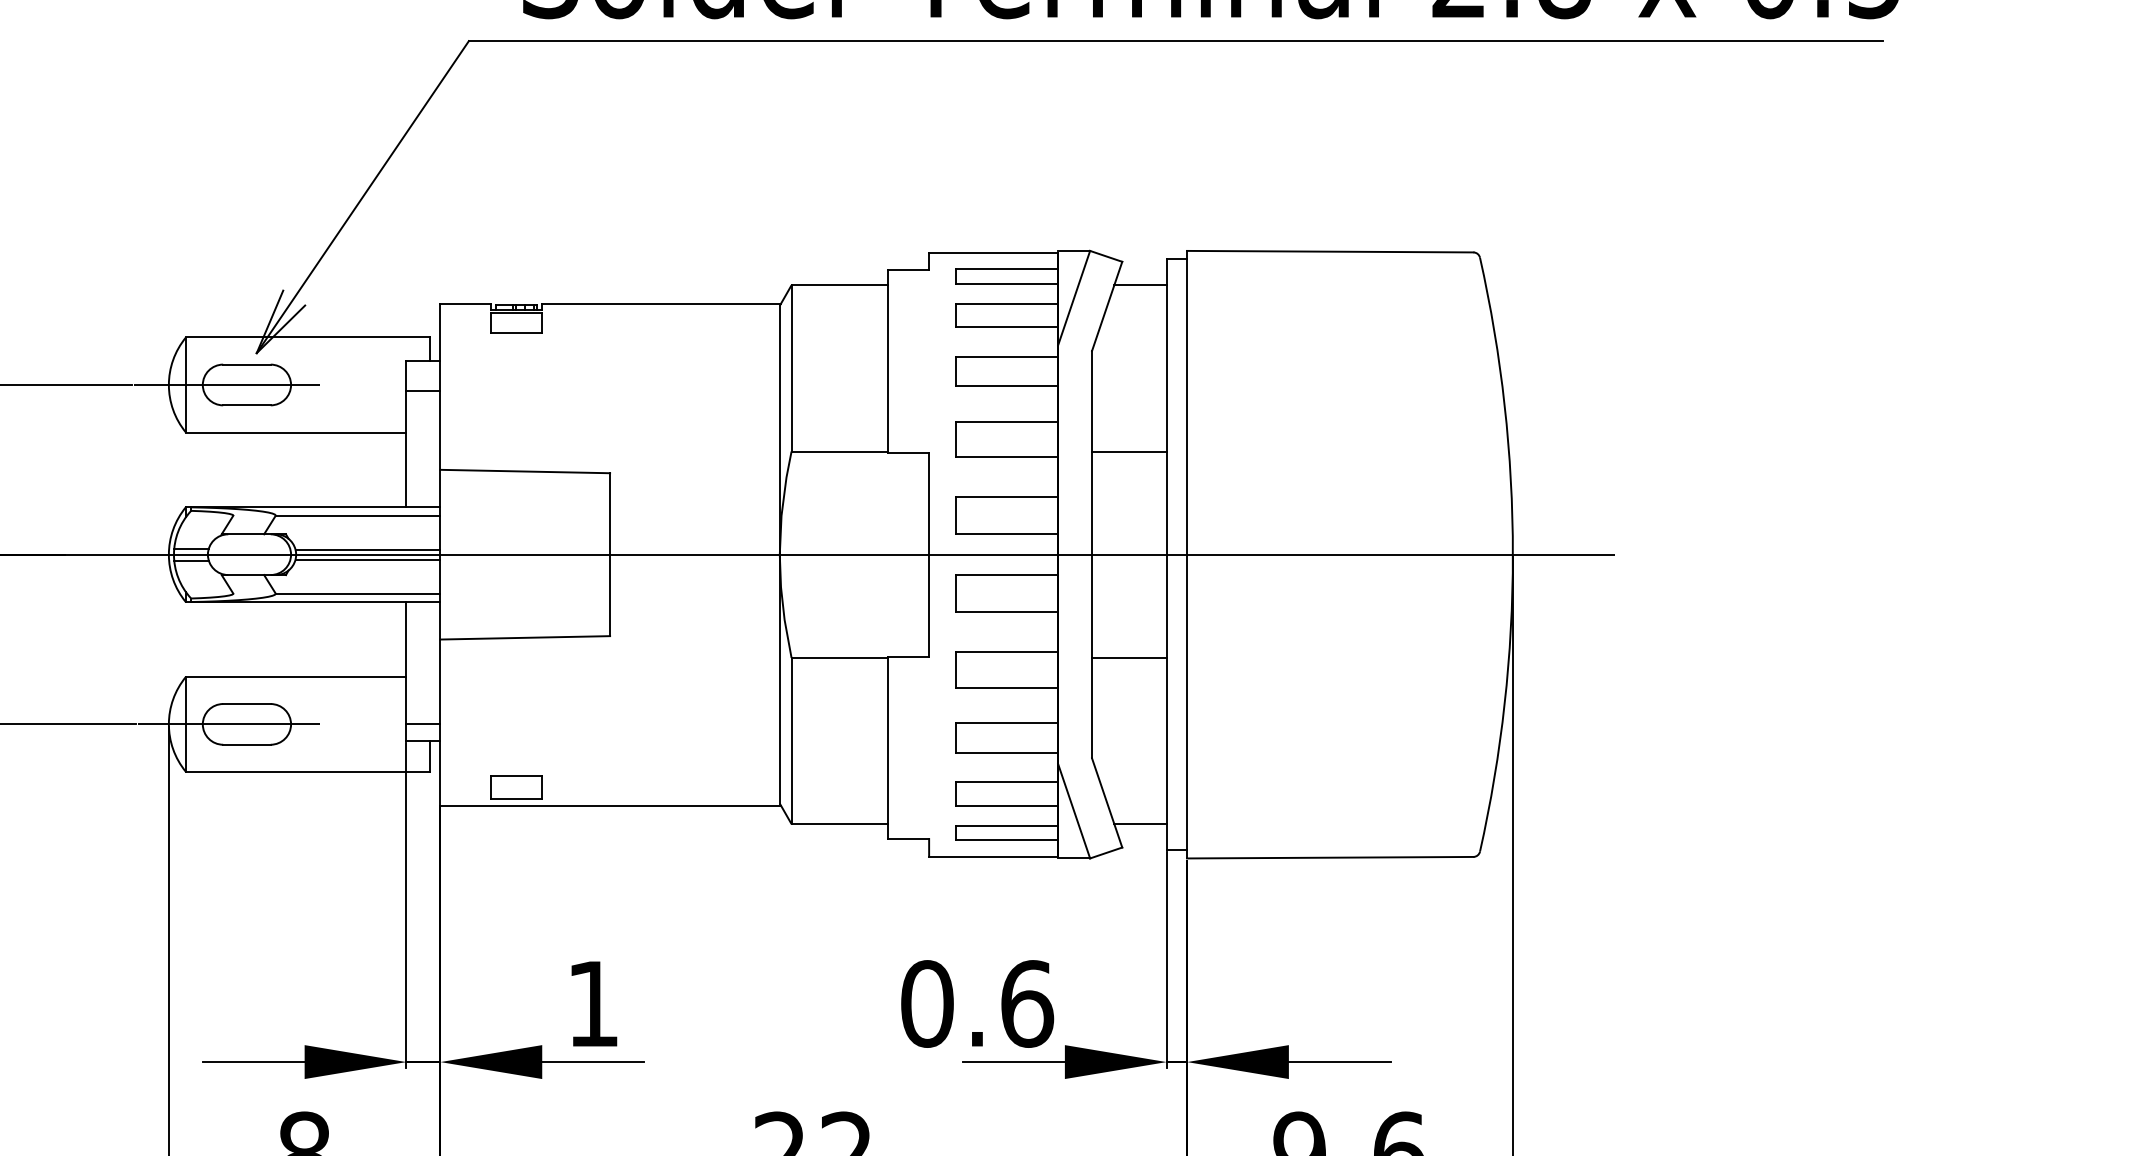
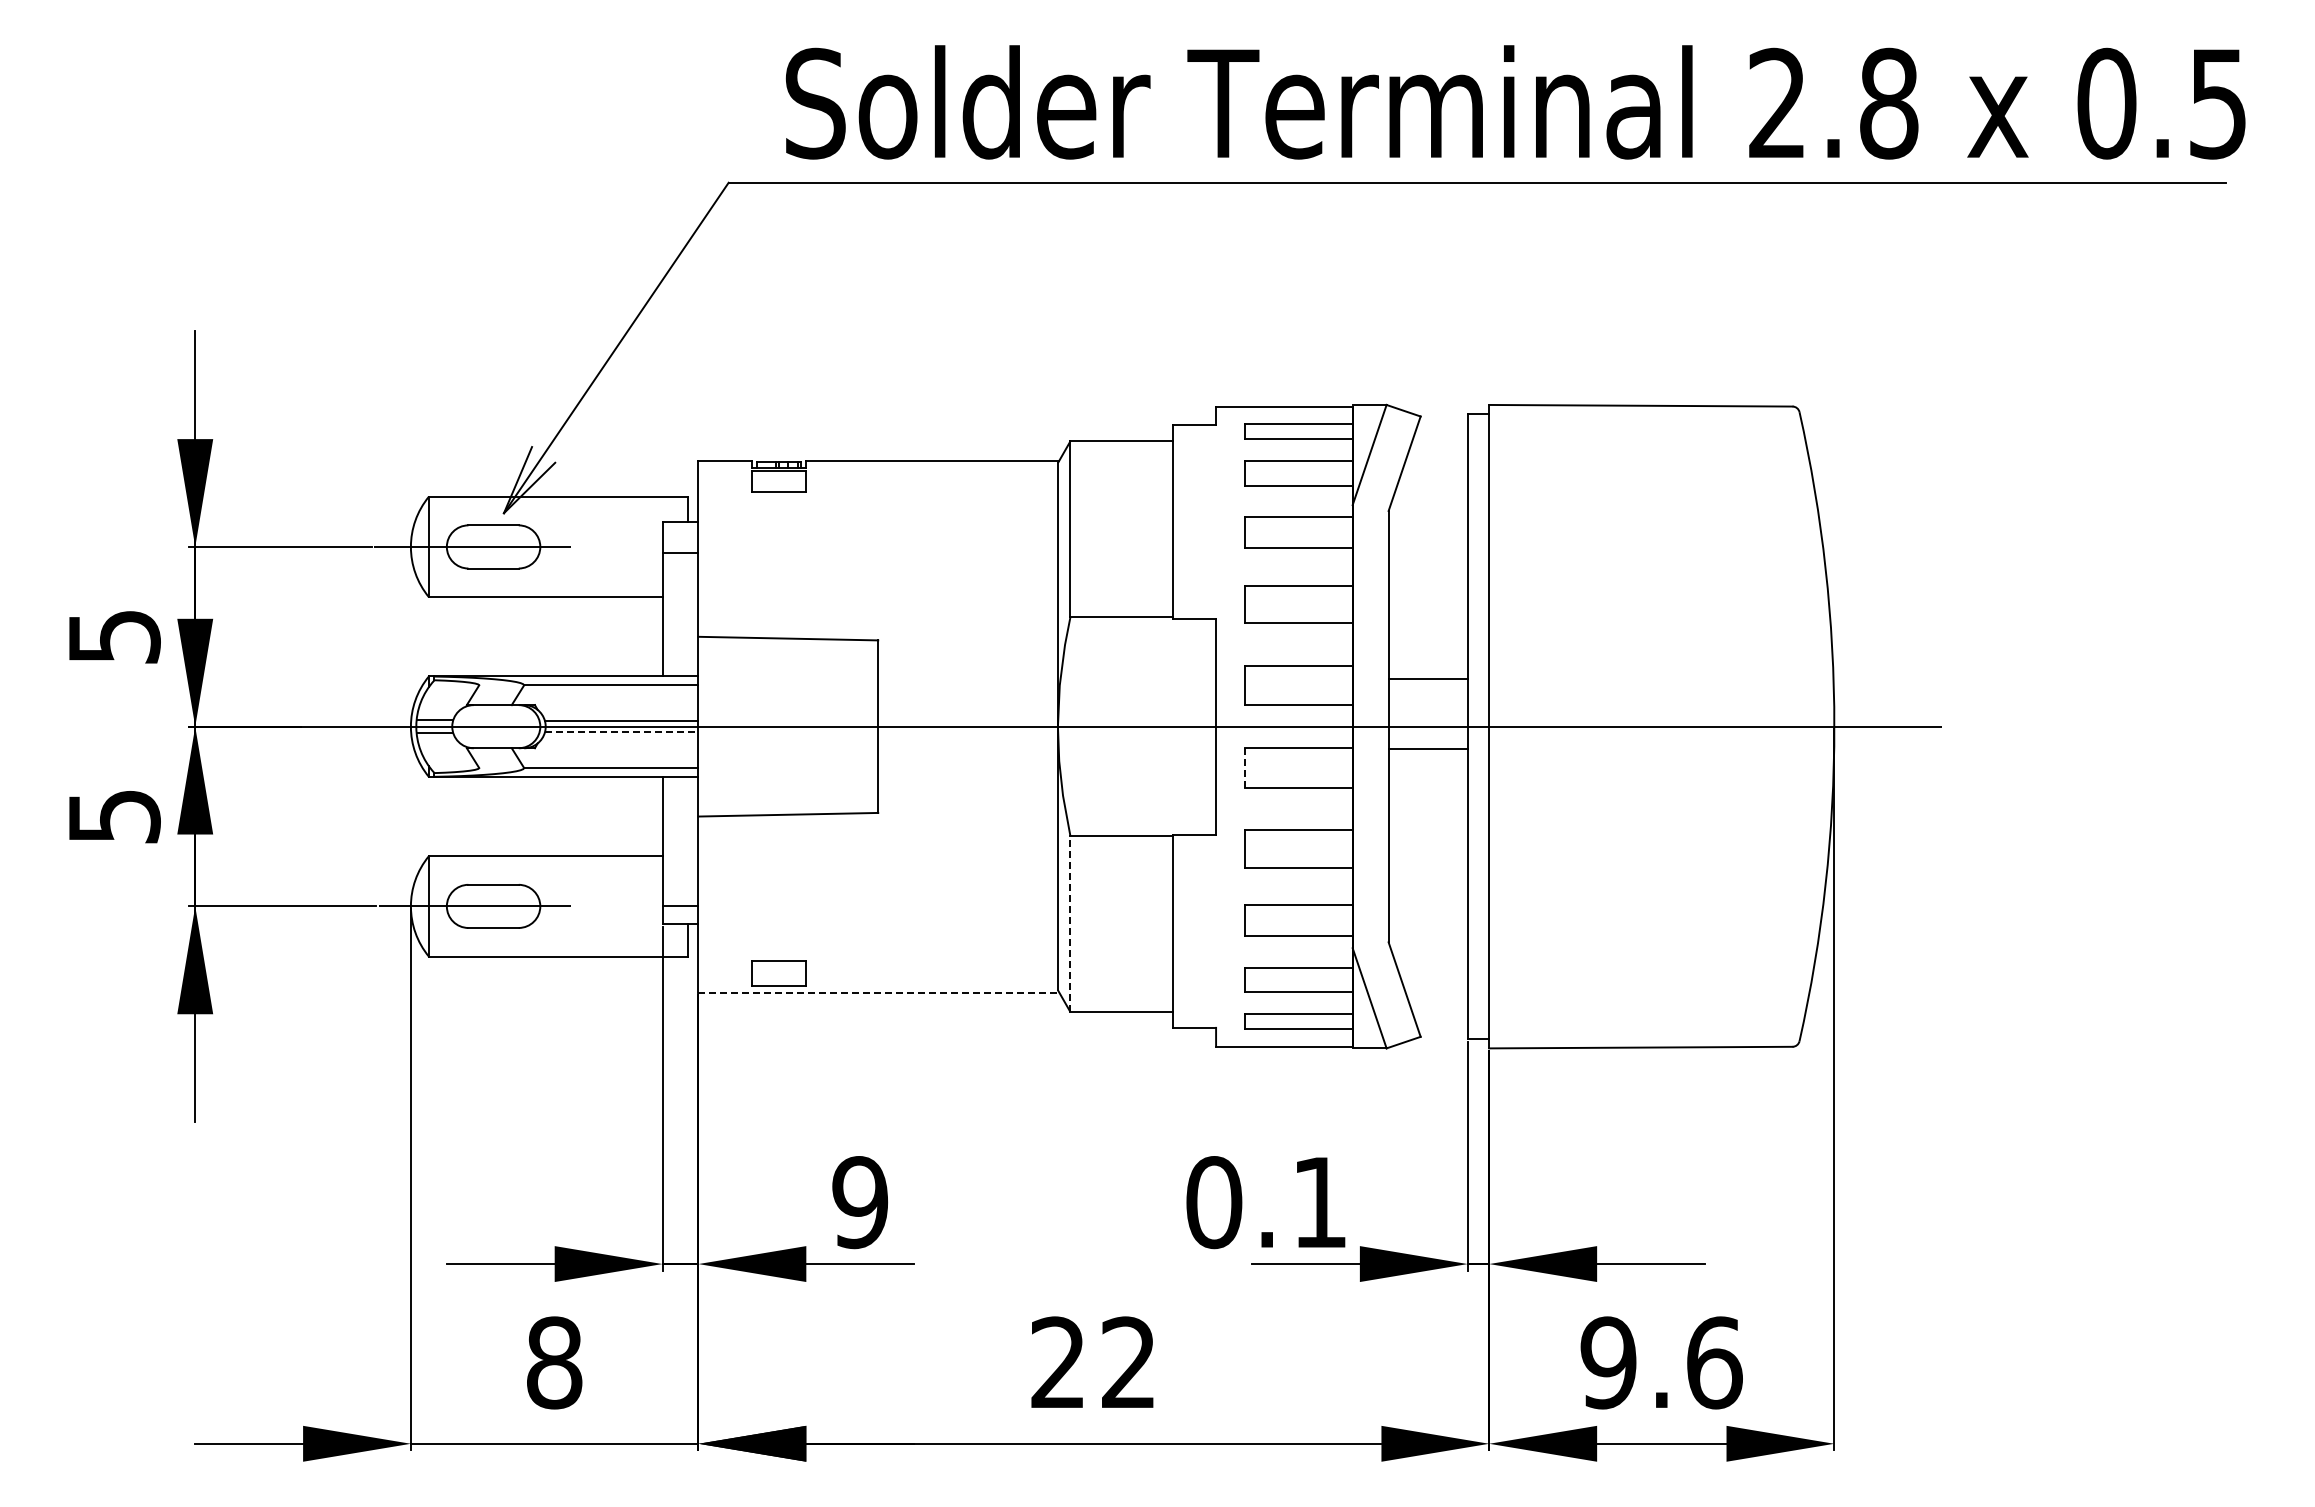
line: (1140, 285) -> (1439, 441), removed
line: (1128, 451) -> (1427, 679), moved
line: (367, 560) -> (621, 732), solid -> dashed
line: (955, 593) -> (1244, 767), solid -> dashed
line: (1128, 657) -> (1427, 748), moved
line: (791, 740) -> (1070, 923), solid -> dashed
line: (611, 805) -> (879, 992), solid -> dashed
line: (1140, 823) -> (1439, 1011), removed
text: (593, 1003) -> (860, 1202), 1 -> 9
text: (1027, 1003) -> (1320, 1202), 0.6 -> 0.1

